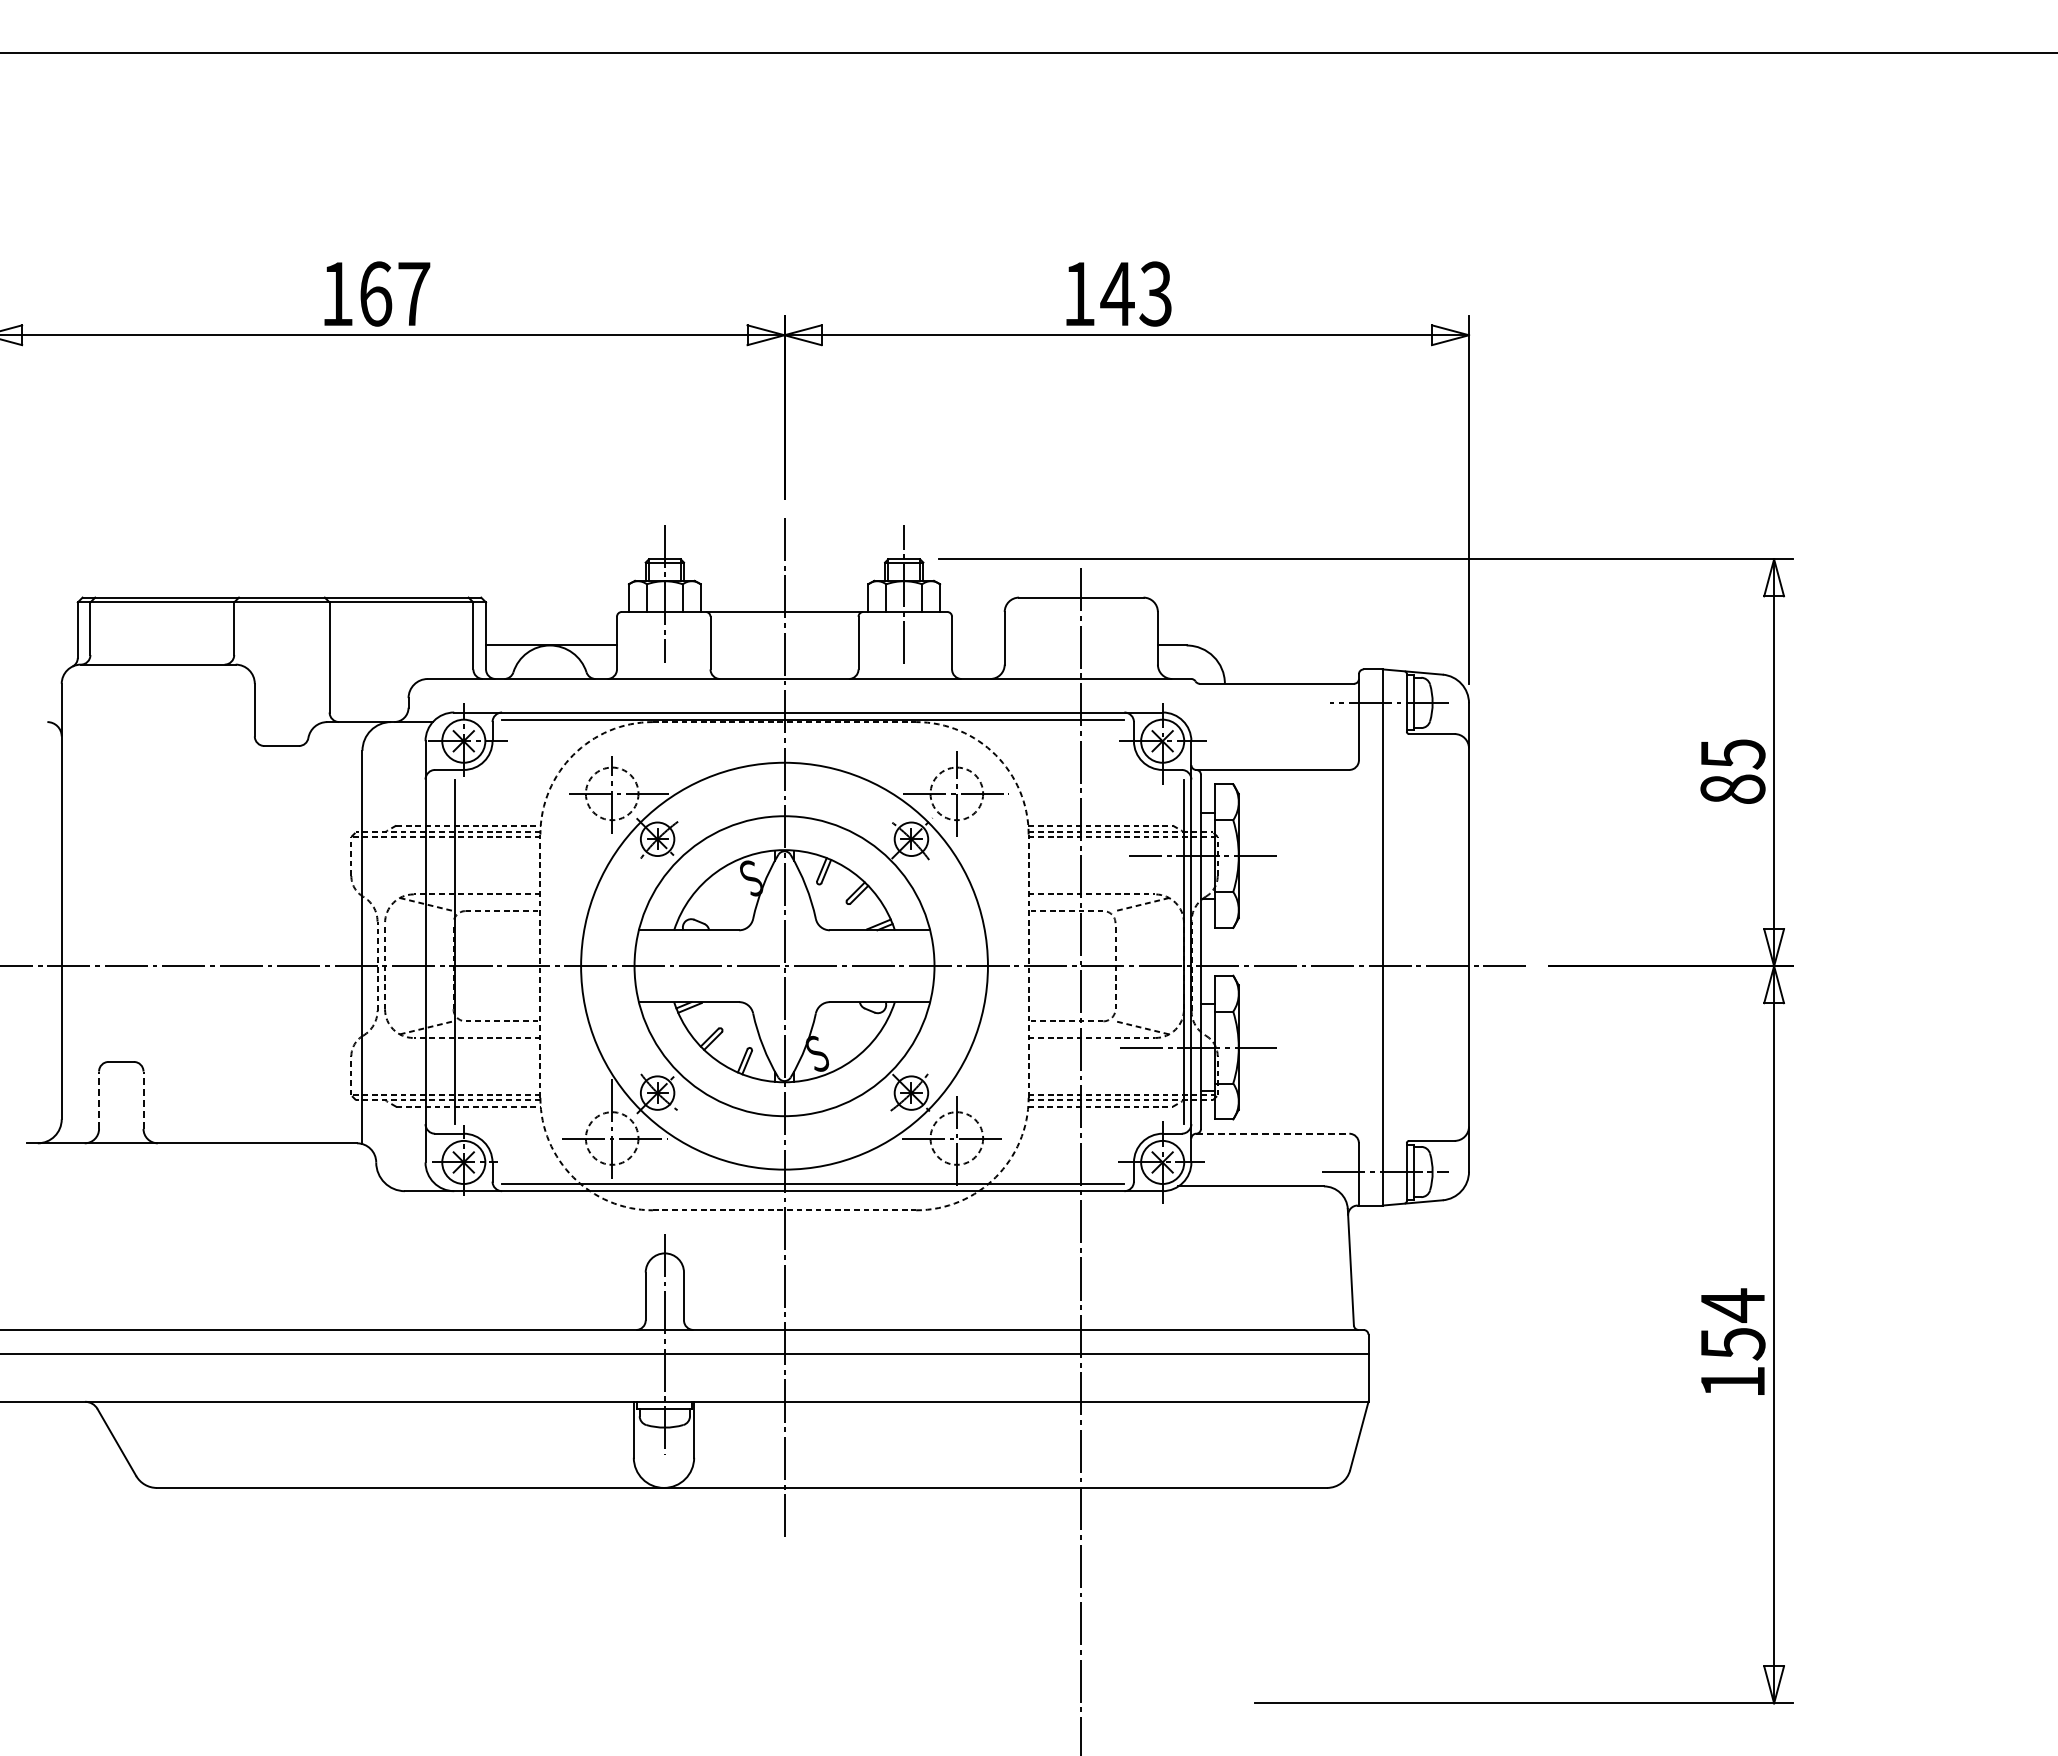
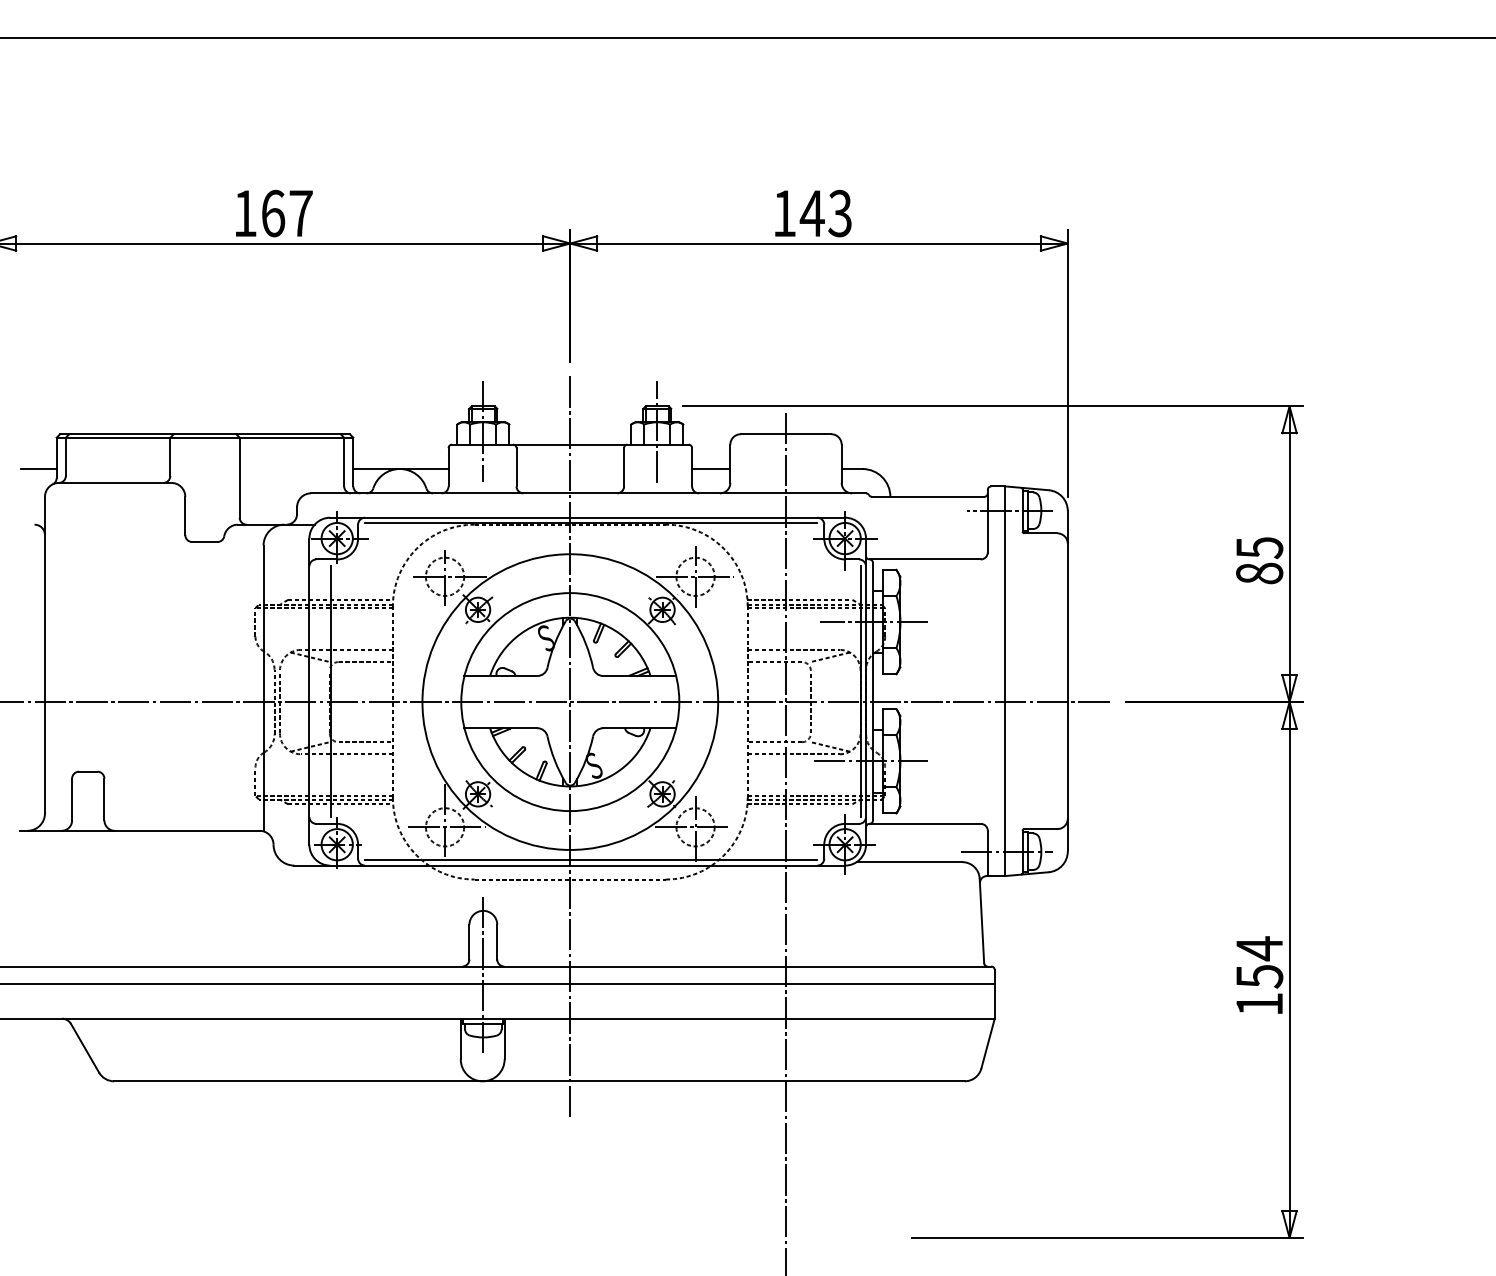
line: (52, 645) -> (38, 469), added
line: (978, 645) -> (711, 469), added
line: (99, 1100) -> (72, 799), dashed -> solid
line: (143, 1100) -> (104, 799), dashed -> solid
line: (1272, 1133) -> (924, 823), dashed -> solid

